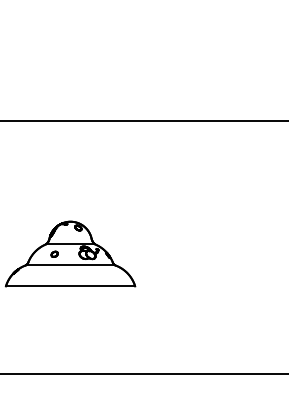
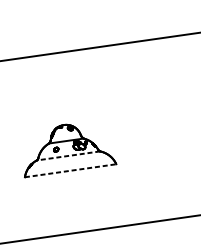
line: (70, 265) -> (68, 155), solid -> dashed
line: (70, 286) -> (70, 170), solid -> dashed

